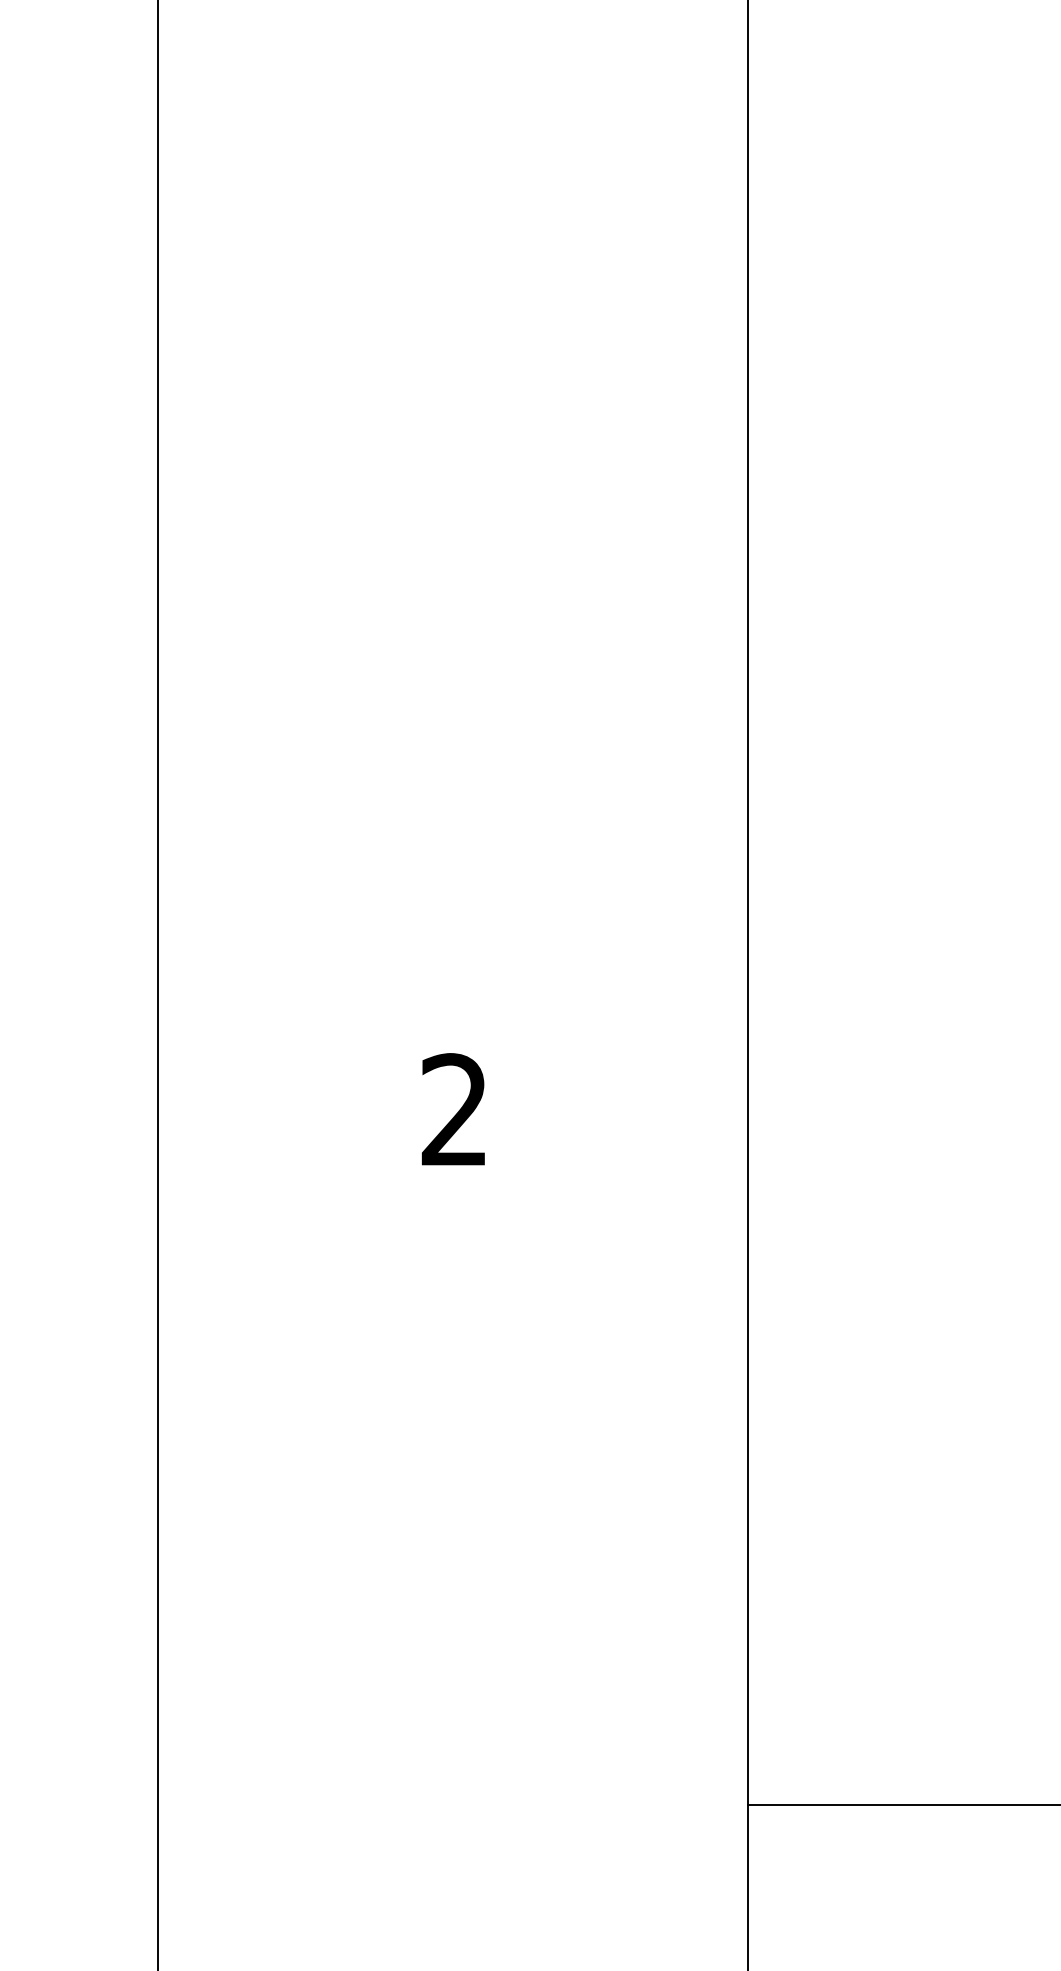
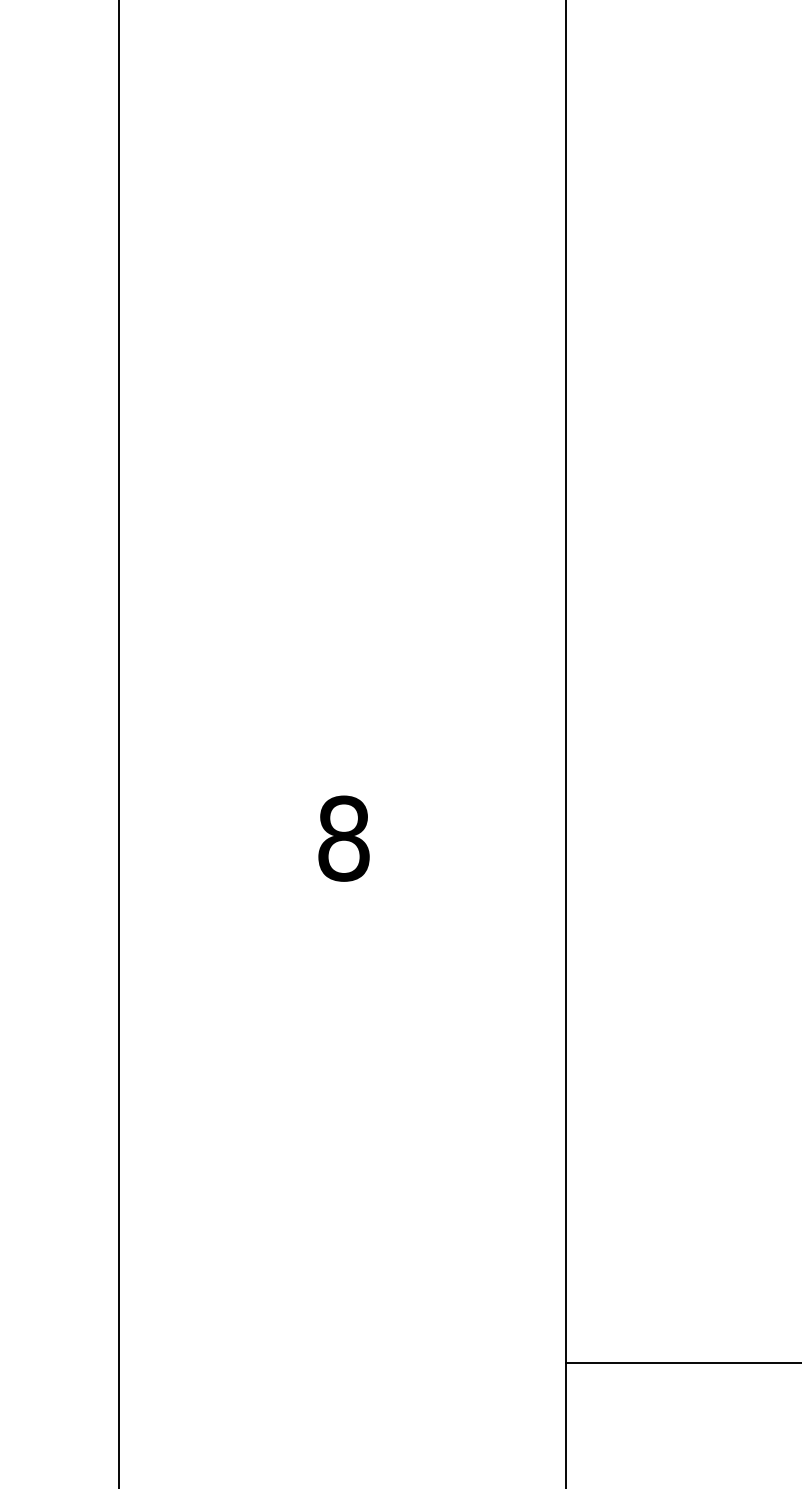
text: (454, 1109) -> (343, 838), 2 -> 8

